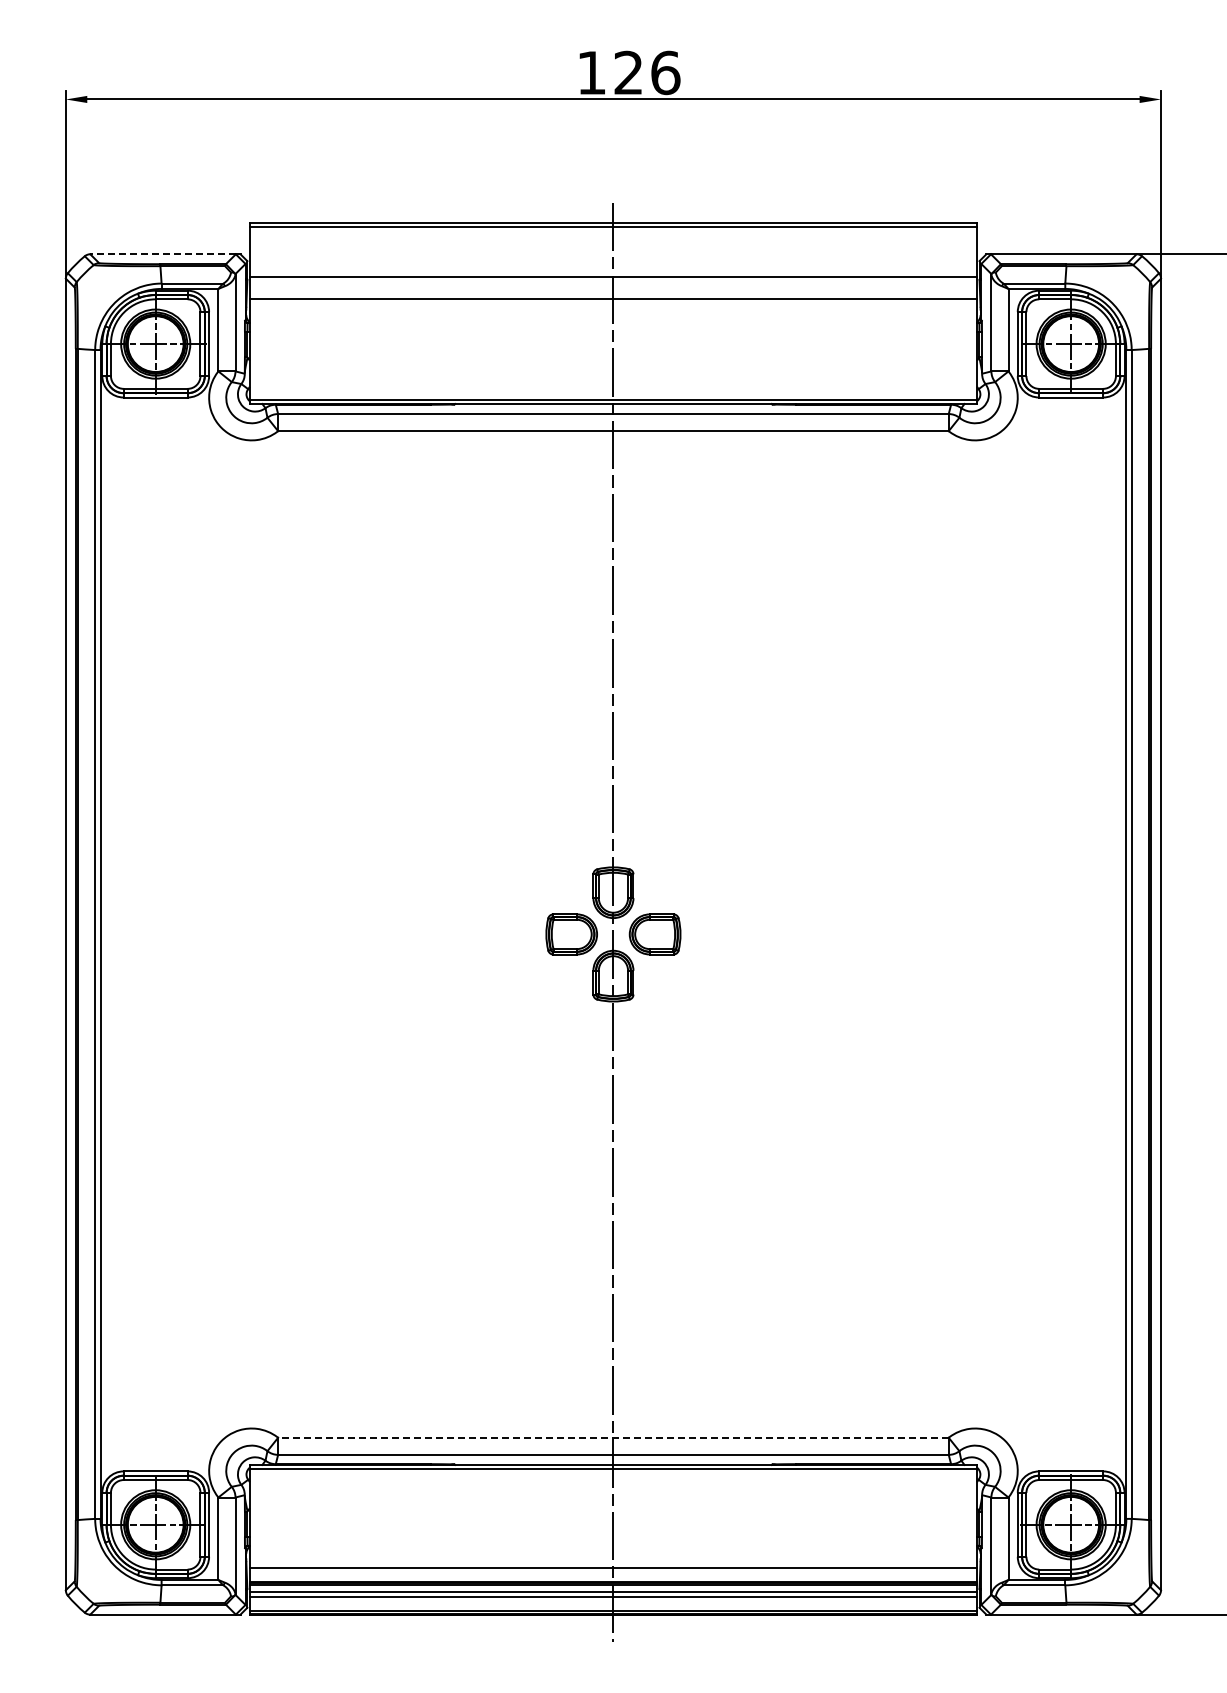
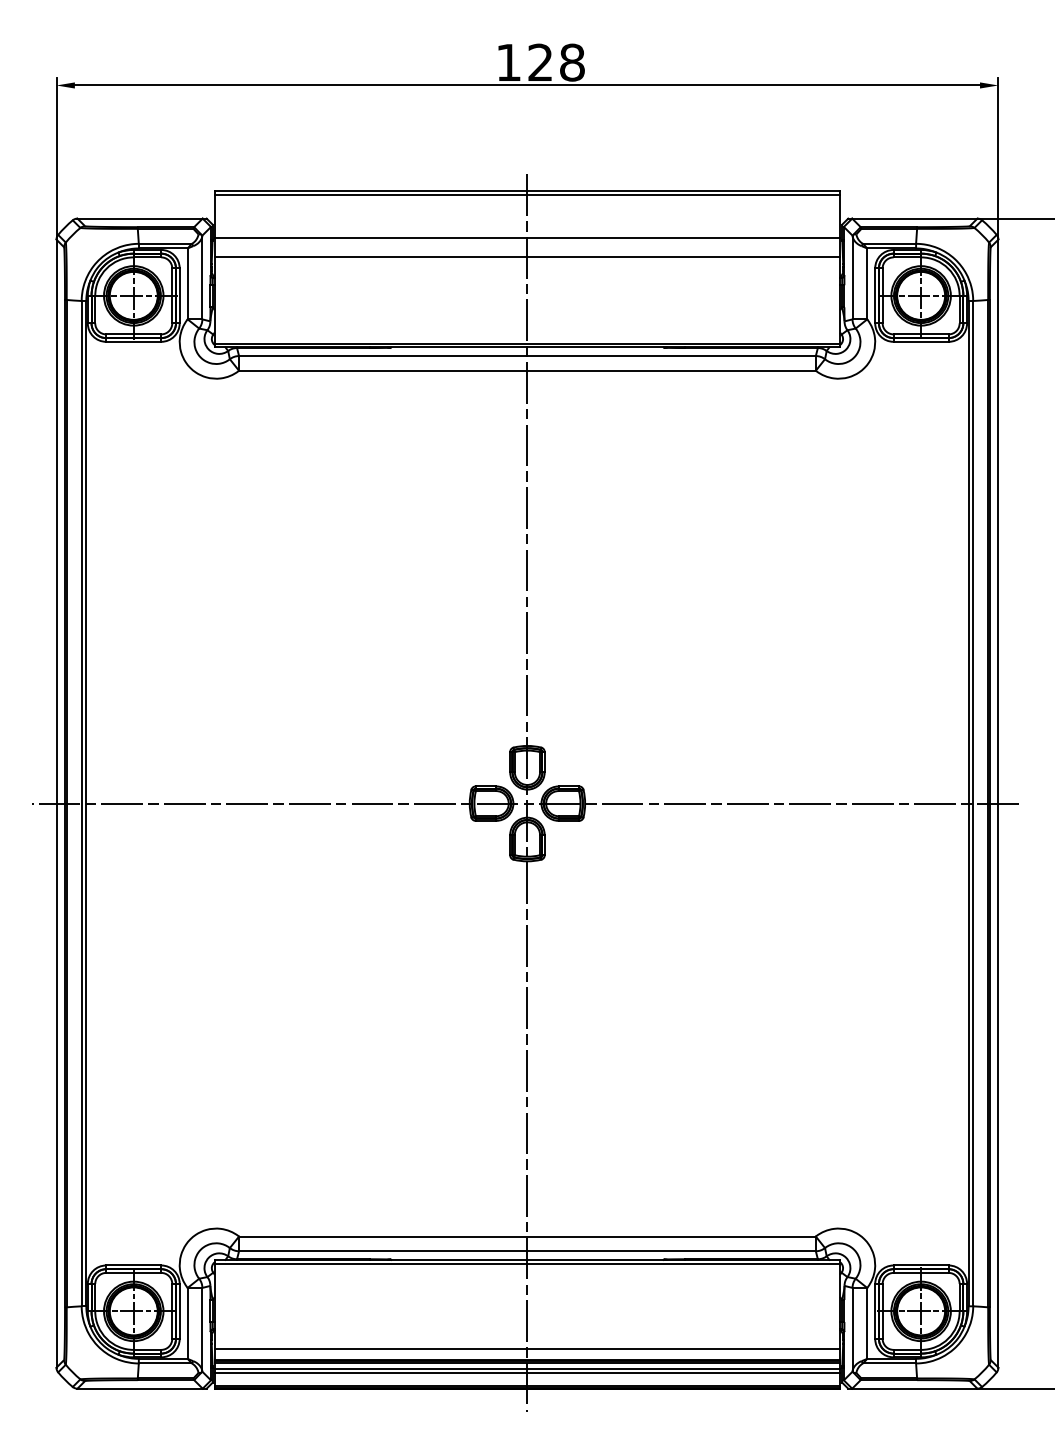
text: (665, 72) -> (572, 62), 126 -> 128
line: (163, 254) -> (140, 218), dashed -> solid
line: (610, 934) -> (524, 803), added
line: (612, 1437) -> (526, 1236), dashed -> solid

